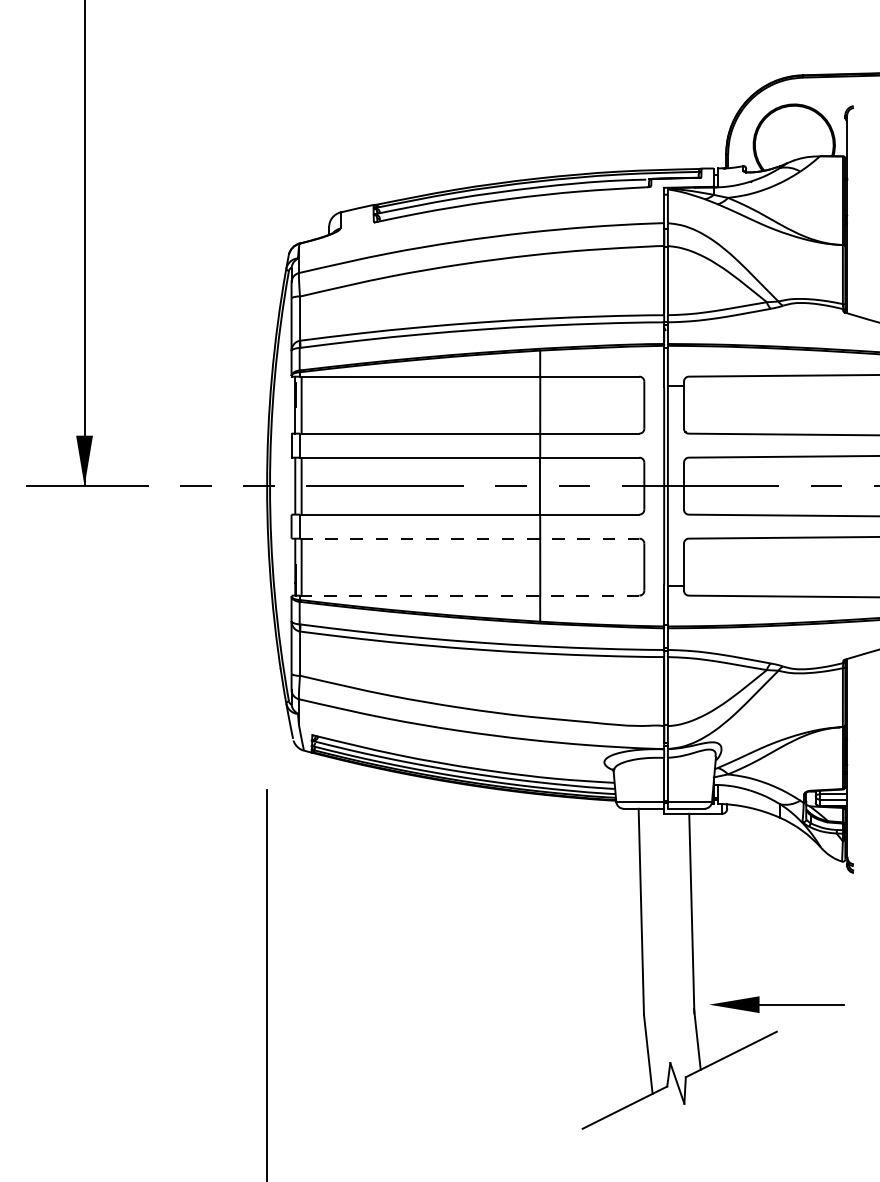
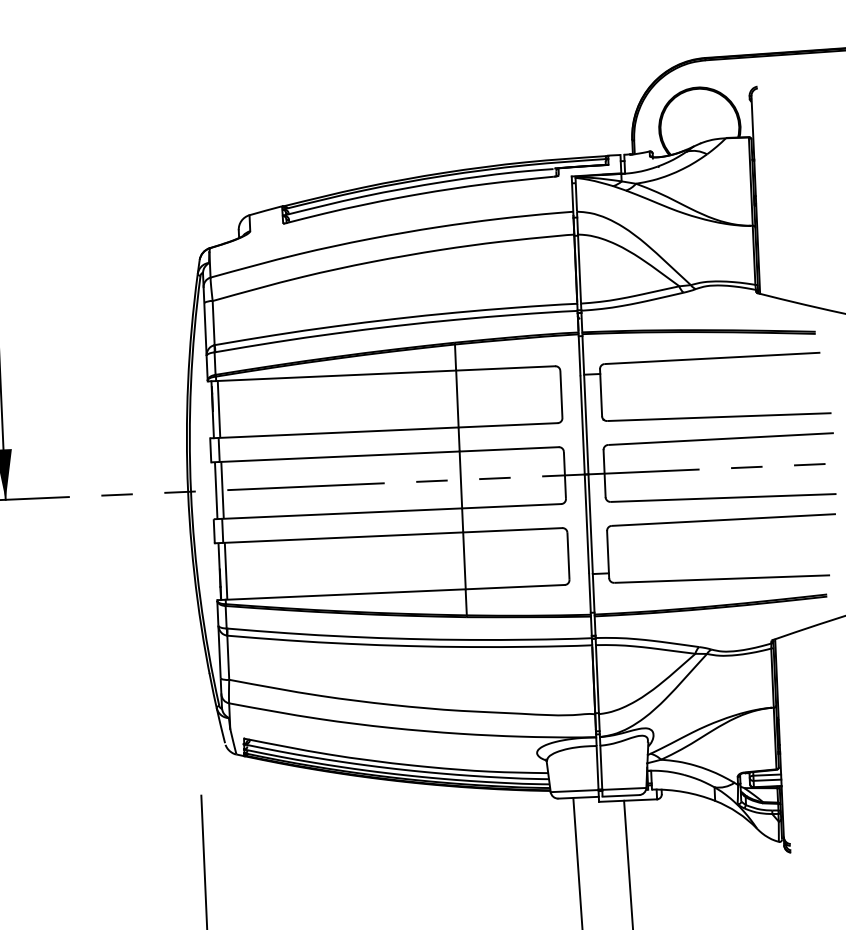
line: (469, 538) -> (392, 535), dashed -> solid
line: (469, 595) -> (395, 592), dashed -> solid

